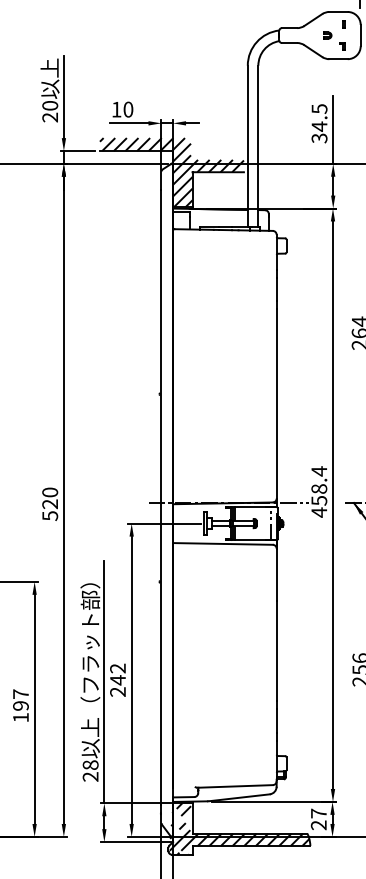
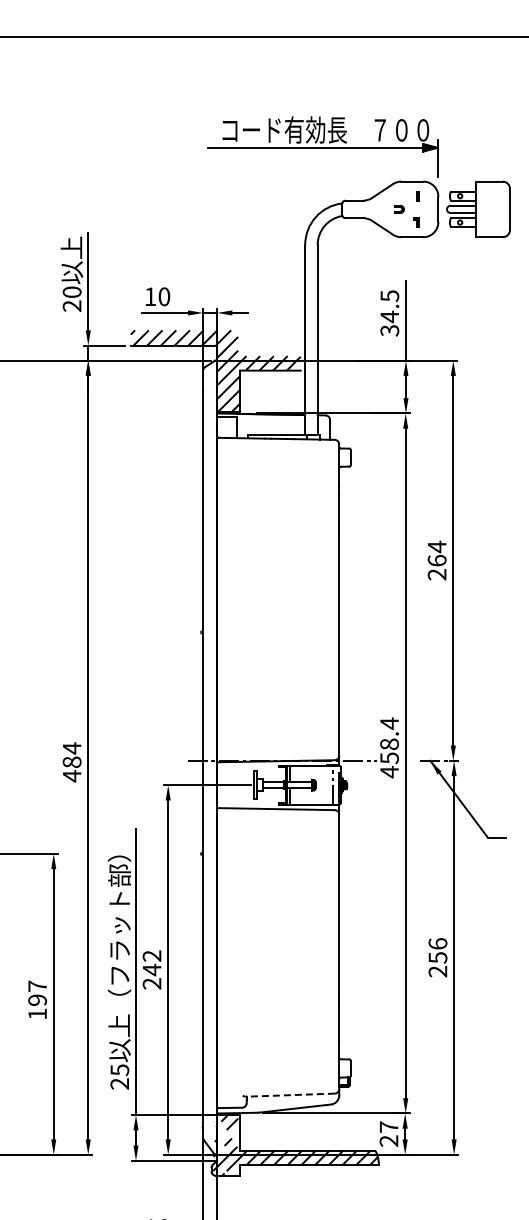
text: (49, 504) -> (71, 762), 520 -> 484
text: (90, 764) -> (119, 1069), 28 -> 25
line: (235, 786) -> (290, 1095), solid -> dashed

